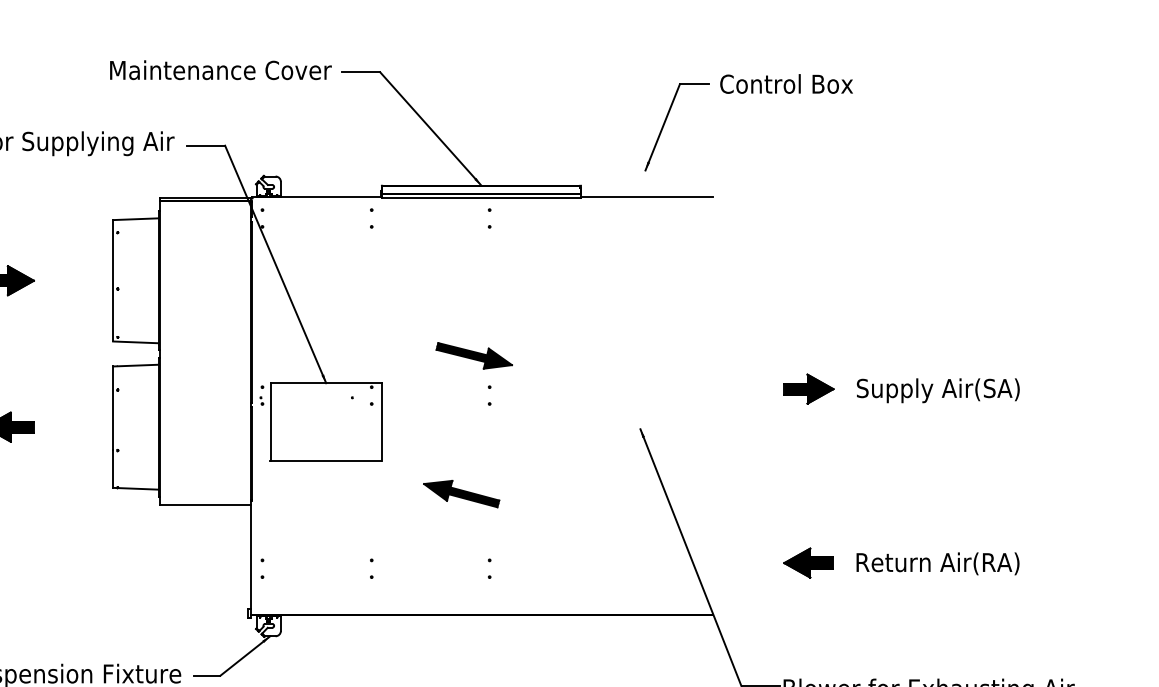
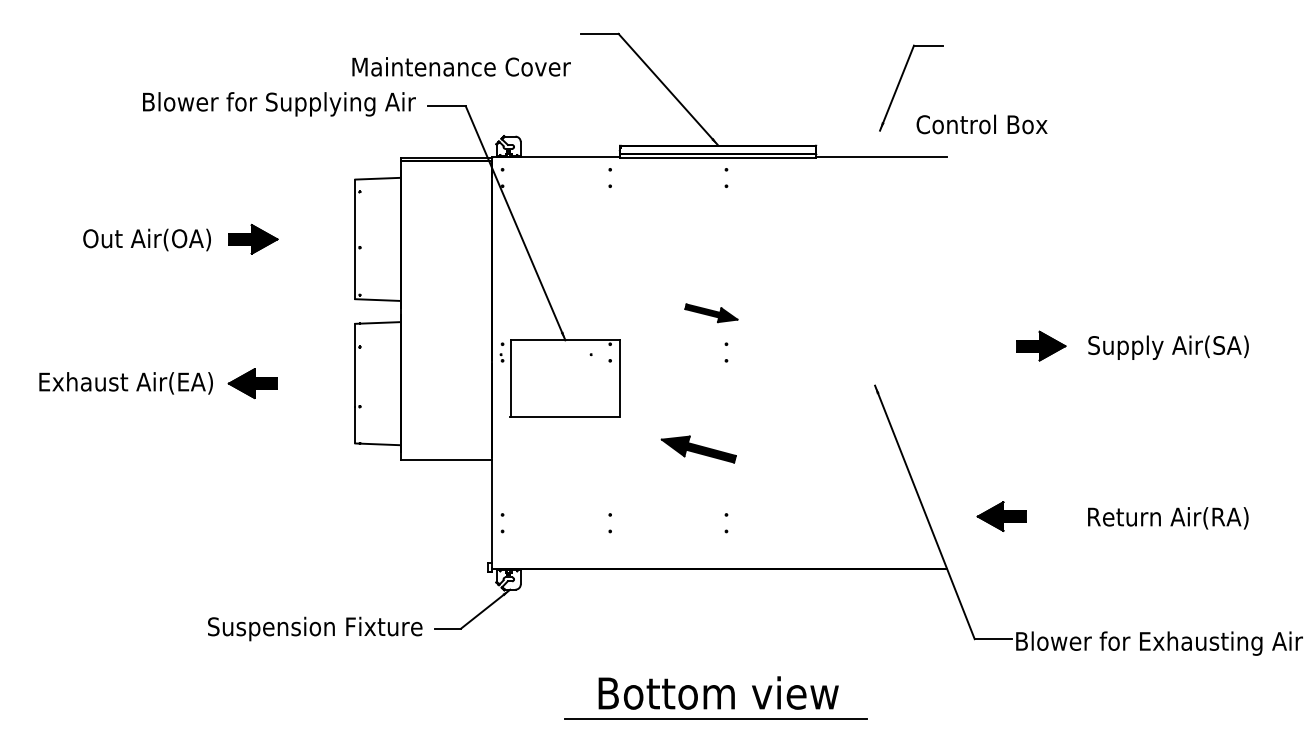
text: (220, 69) -> (461, 66), moved
text: (786, 84) -> (981, 124), moved
part: (474, 354) -> (711, 312), size x0.7
part: (808, 563) -> (1001, 516), moved

